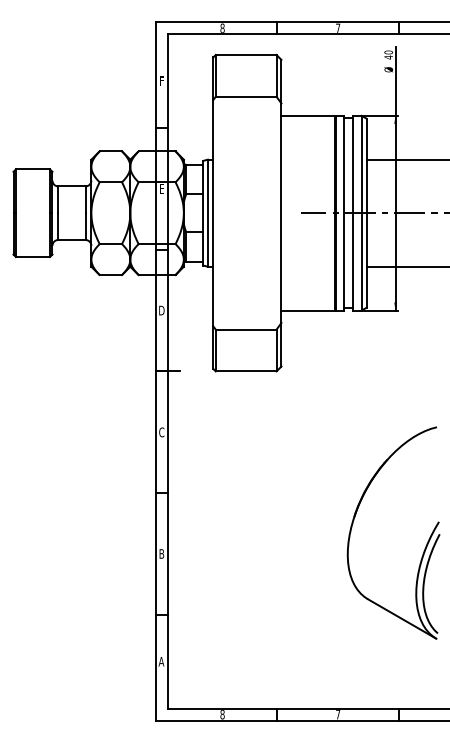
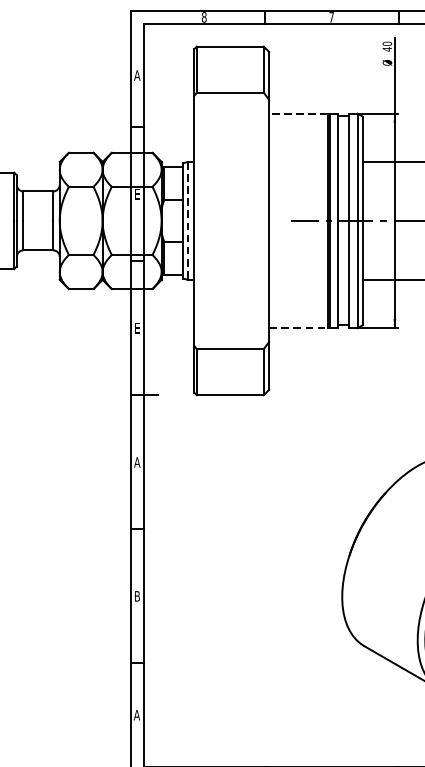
text: (161, 80) -> (137, 74), F -> A
line: (308, 115) -> (298, 113), solid -> dashed
line: (207, 213) -> (187, 221), solid -> dashed
text: (161, 310) -> (137, 328), D -> E
line: (308, 310) -> (298, 328), solid -> dashed
text: (161, 432) -> (137, 462), C -> A

